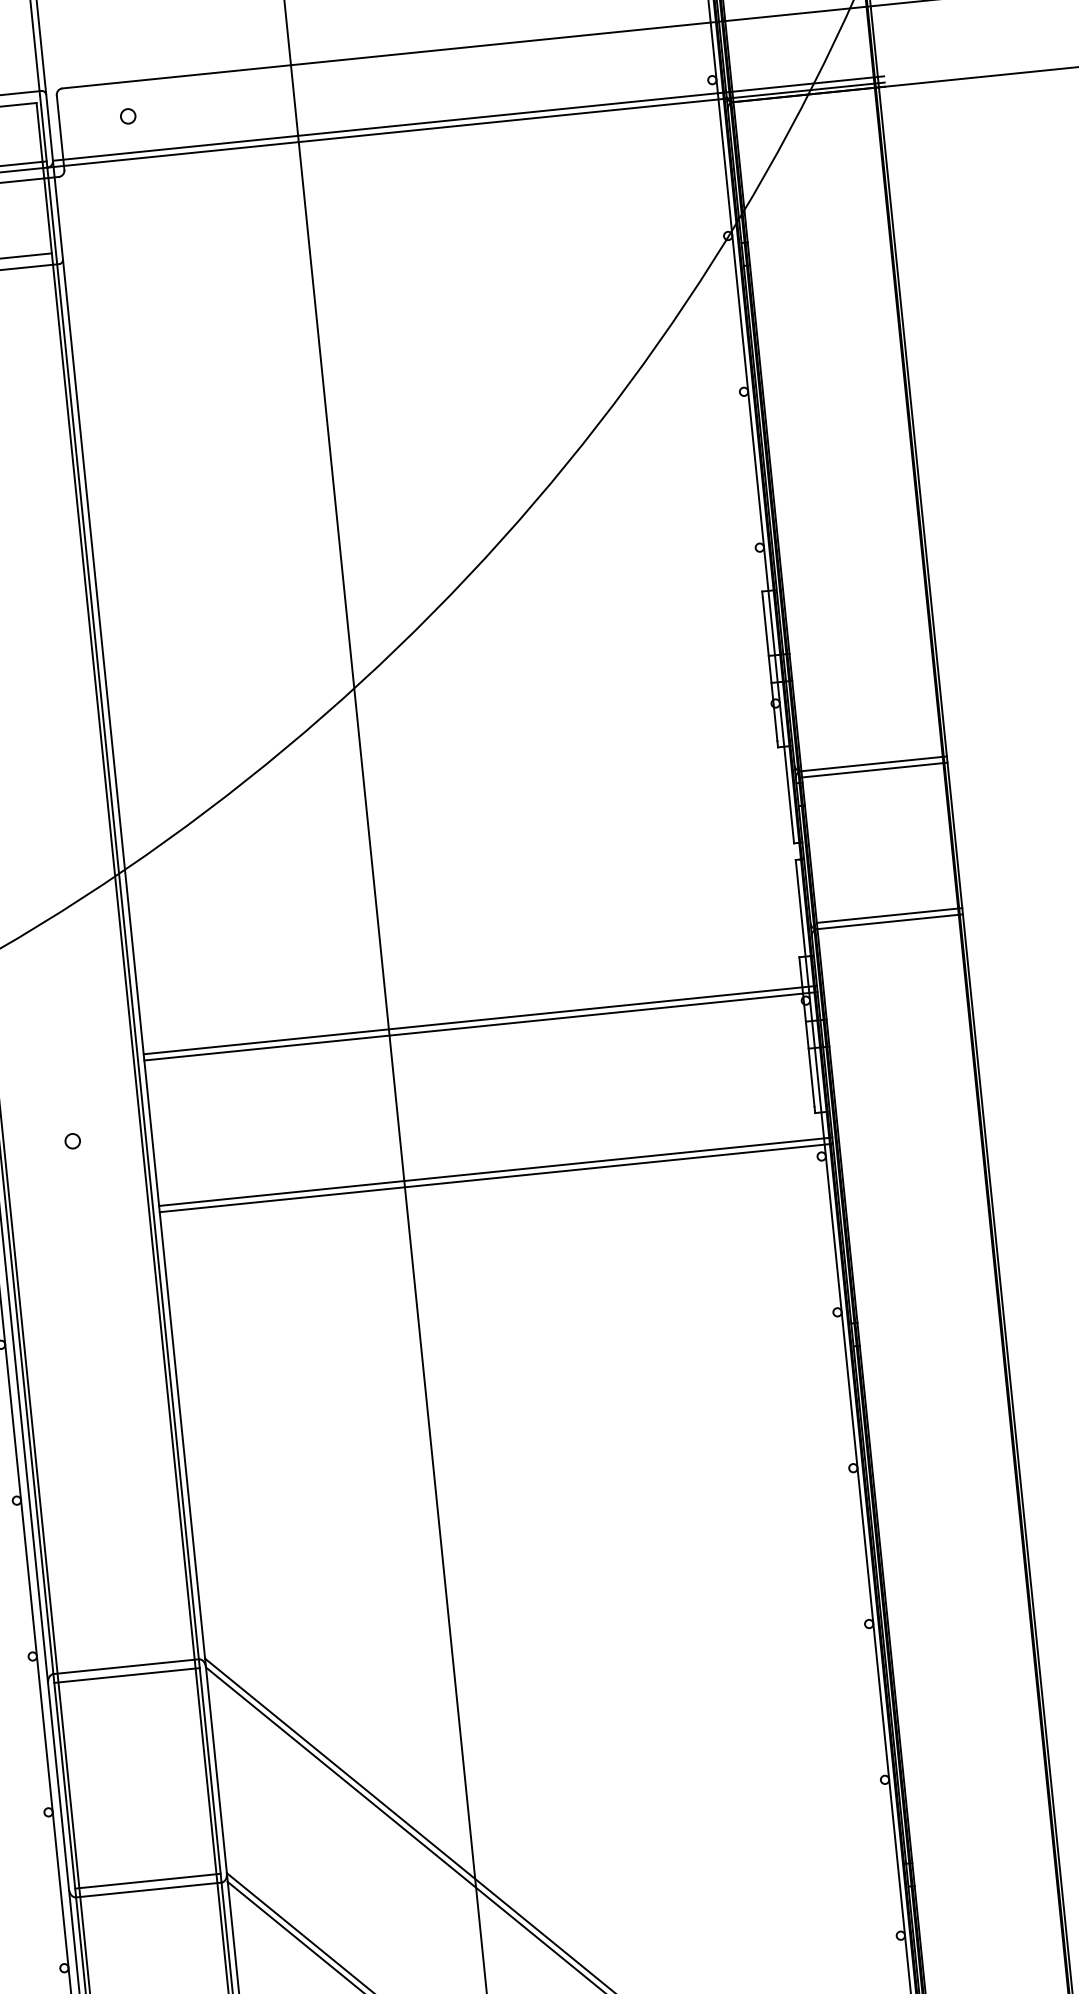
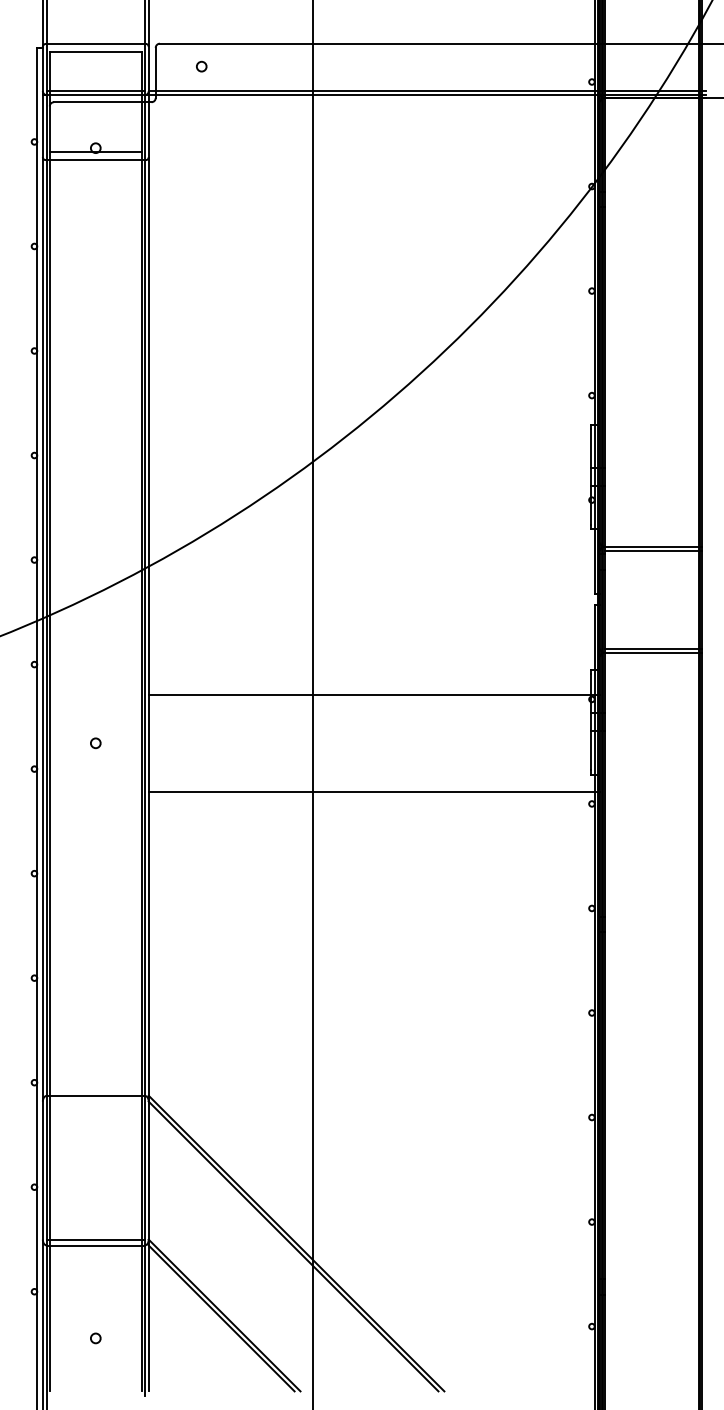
line: (480, 1020) -> (374, 690), removed
line: (496, 1178) -> (374, 796), removed
line: (126, 1675) -> (95, 1101), removed

